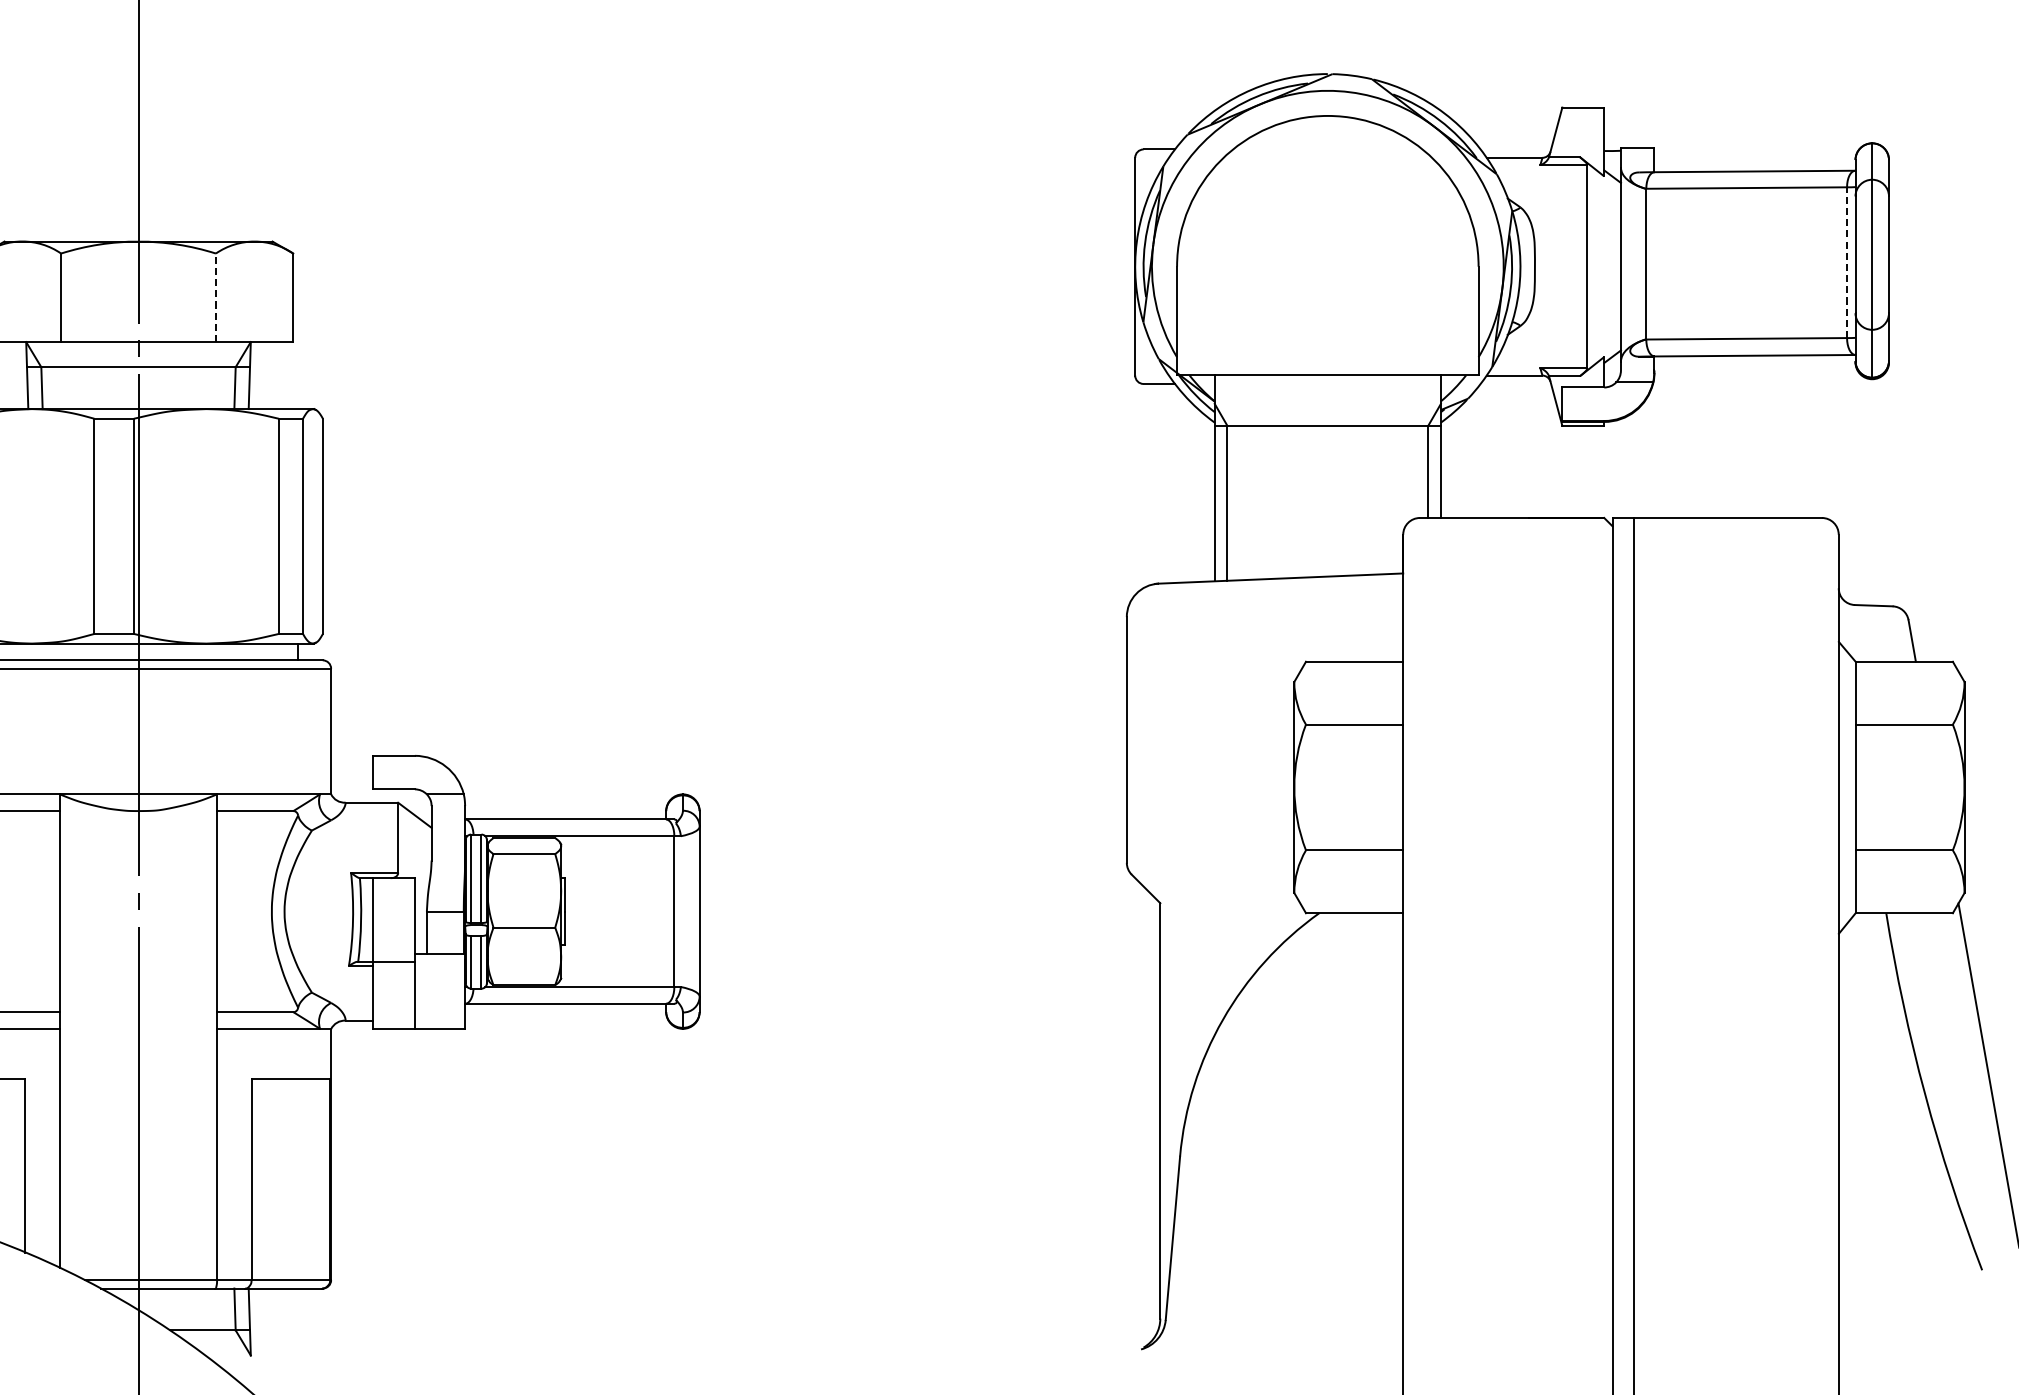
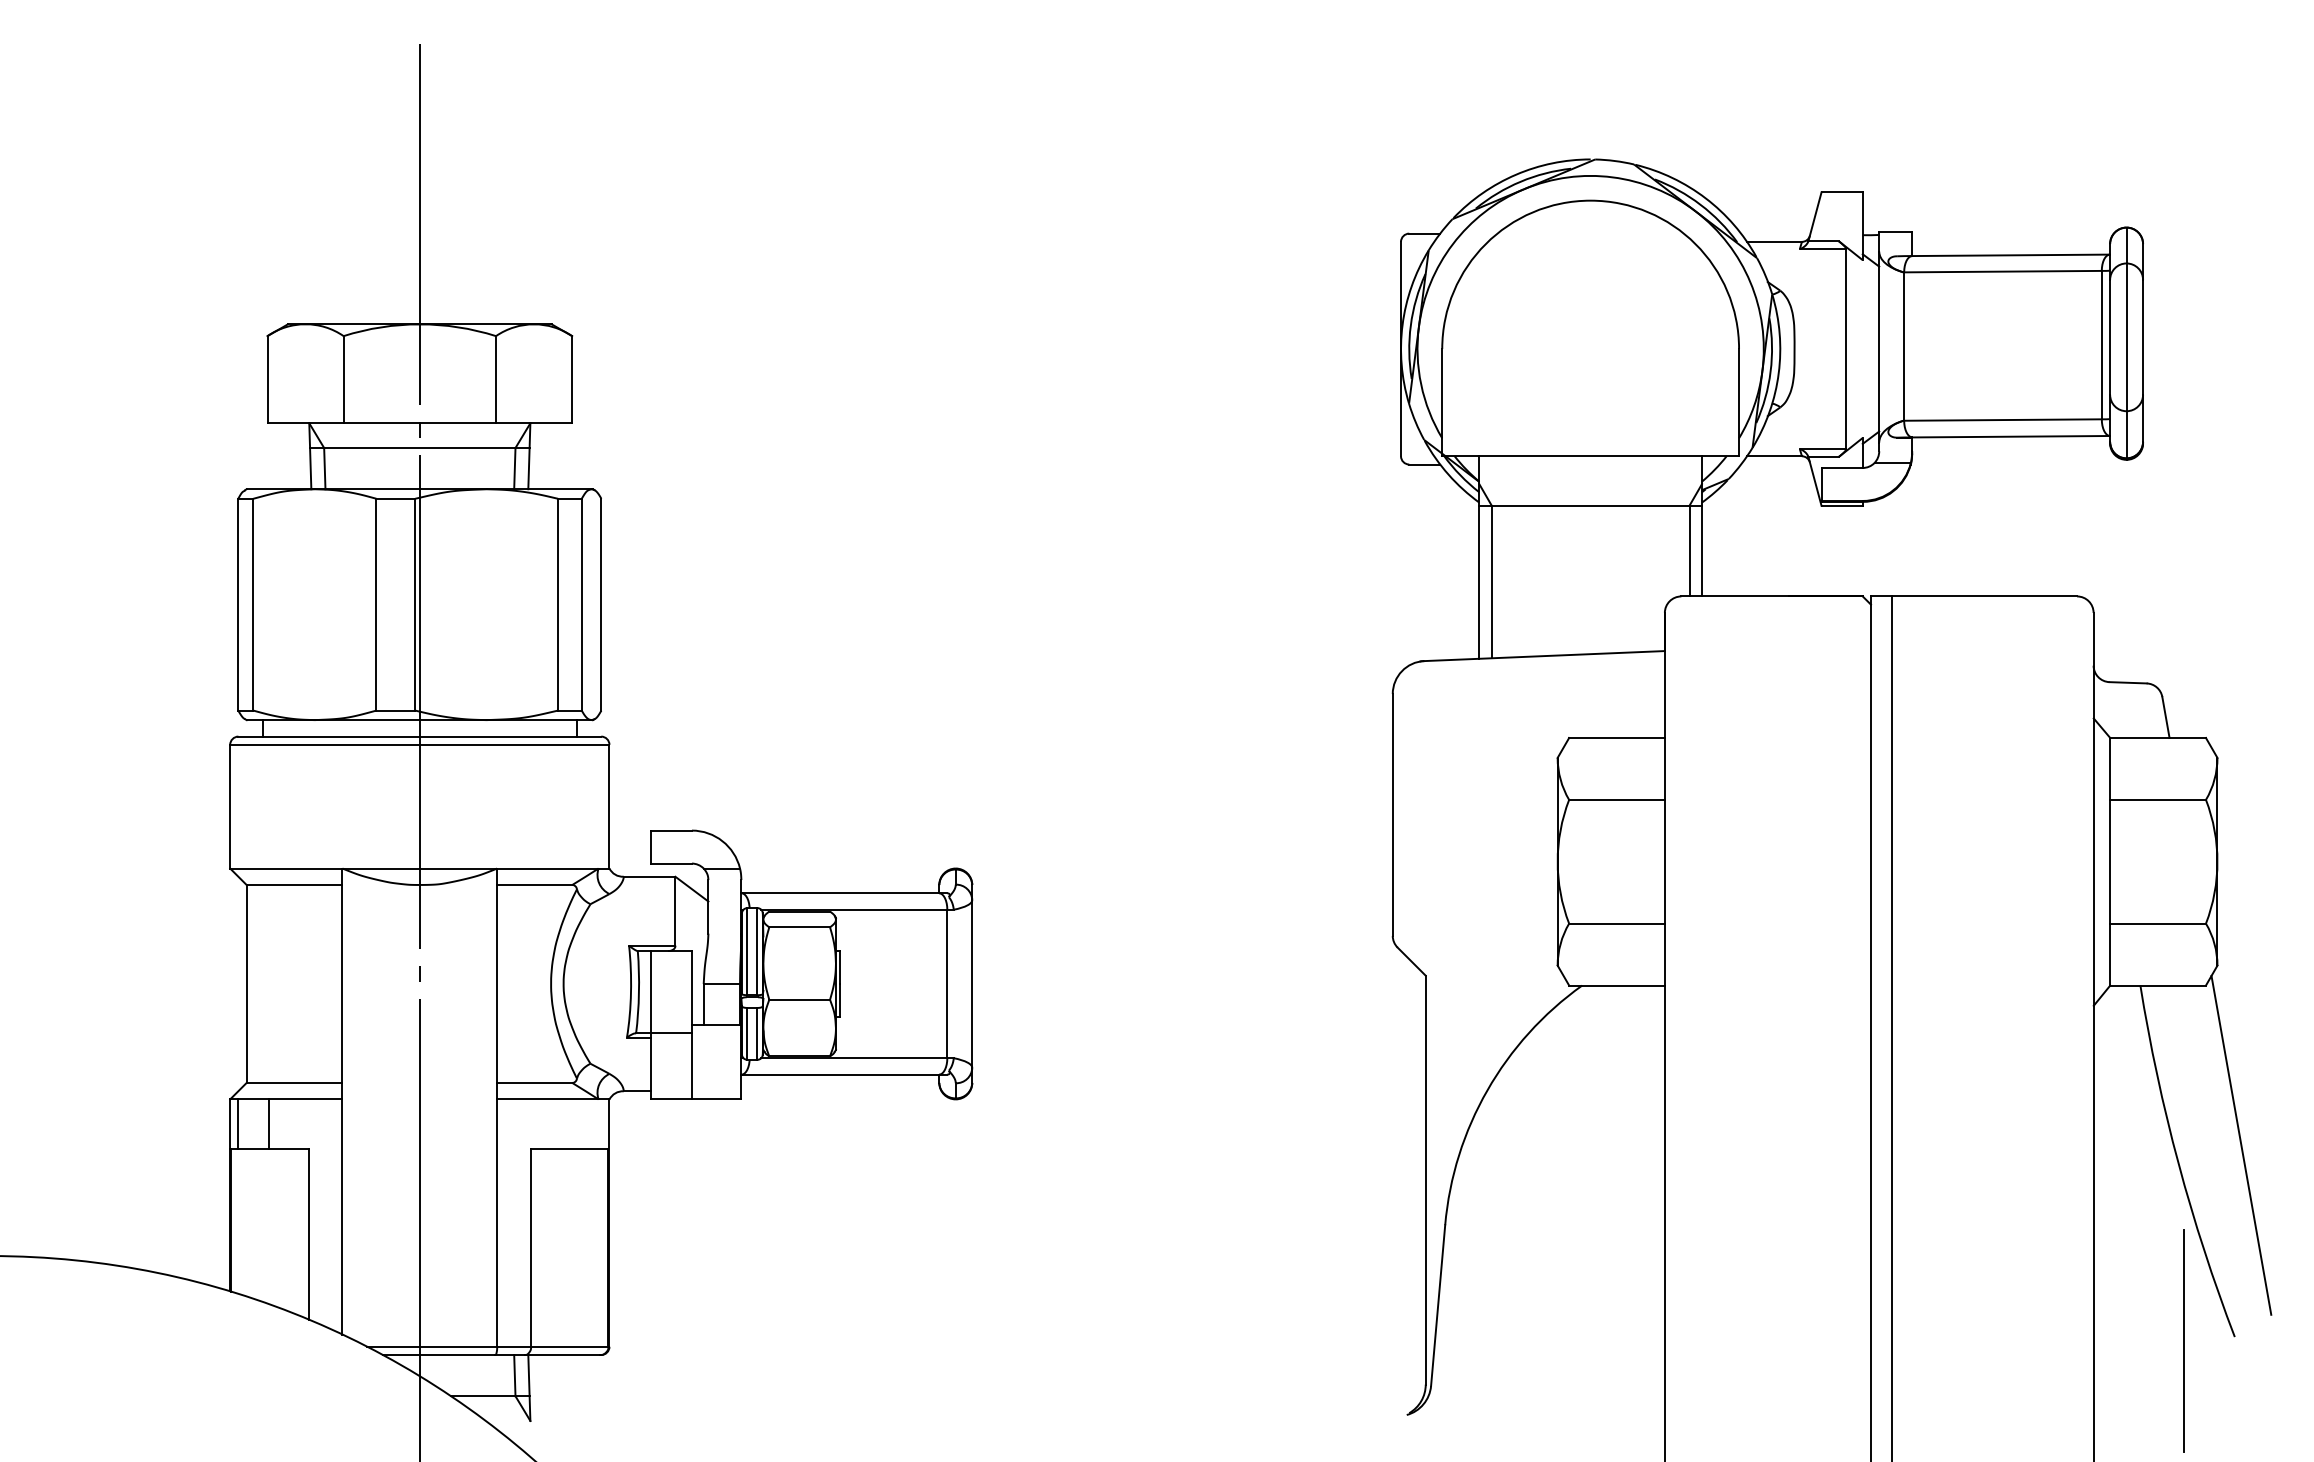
line: (1846, 262) -> (2101, 344), dashed -> solid
line: (216, 297) -> (496, 379), dashed -> solid
line: (1931, 1273) -> (2184, 1340), added

